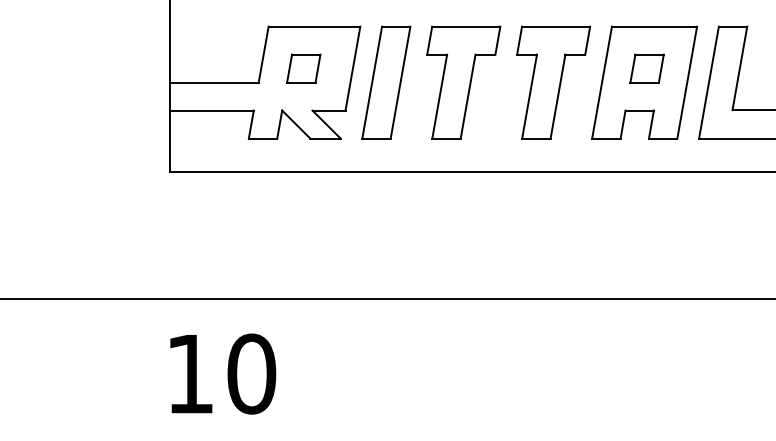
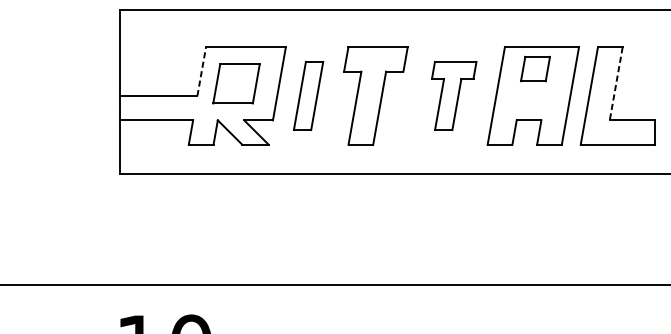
line: (263, 54) -> (201, 71), solid -> dashed
part: (303, 68) -> (236, 83), size x1.6
part: (646, 68) -> (534, 68), moved
line: (739, 68) -> (615, 83), solid -> dashed
part: (386, 82) -> (308, 95), size x0.7
part: (553, 82) -> (454, 95), size x0.7

